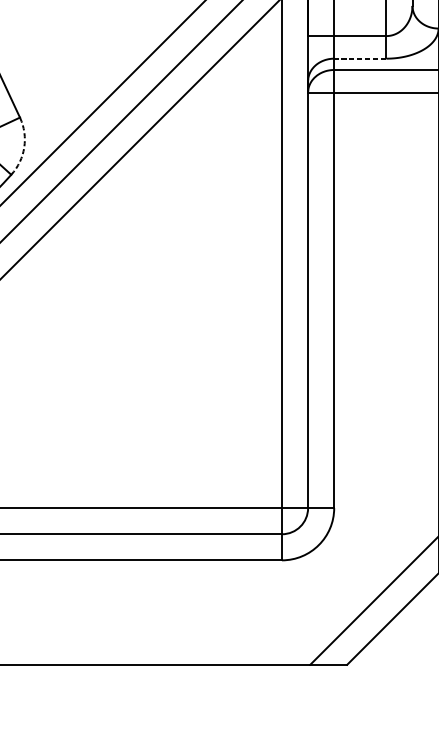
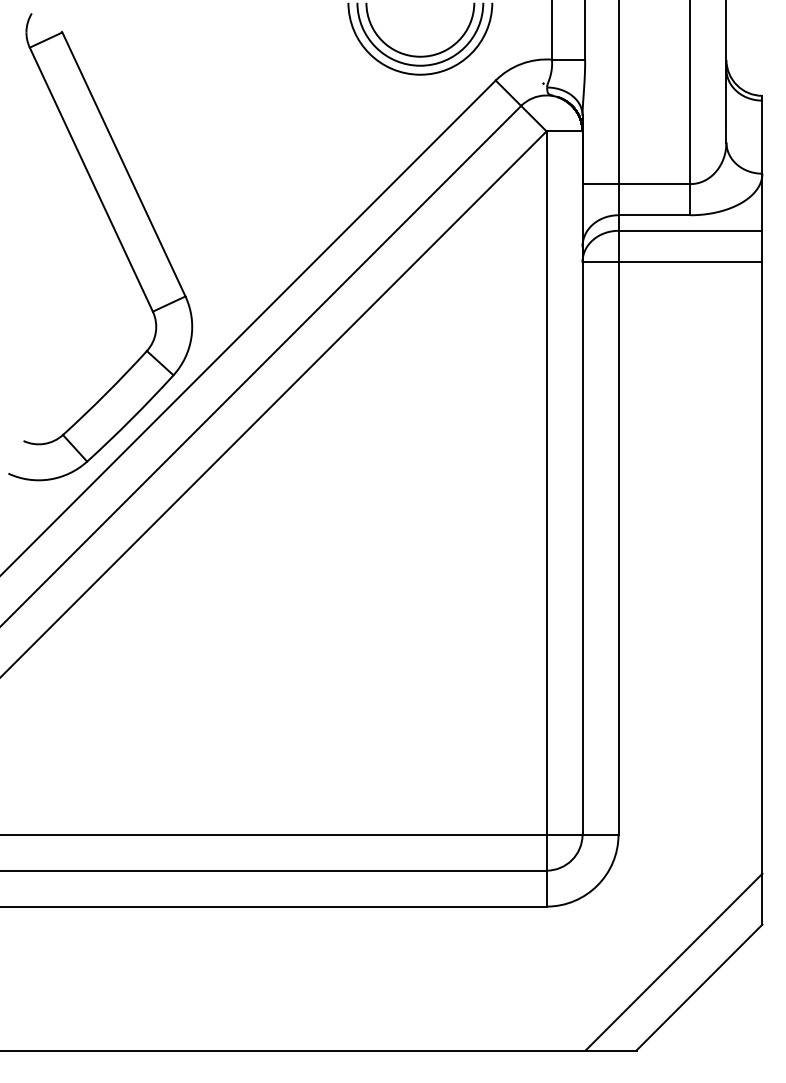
line: (360, 58) -> (654, 215), dashed -> solid
arc: (24, 147) -> (191, 337), dashed -> solid

